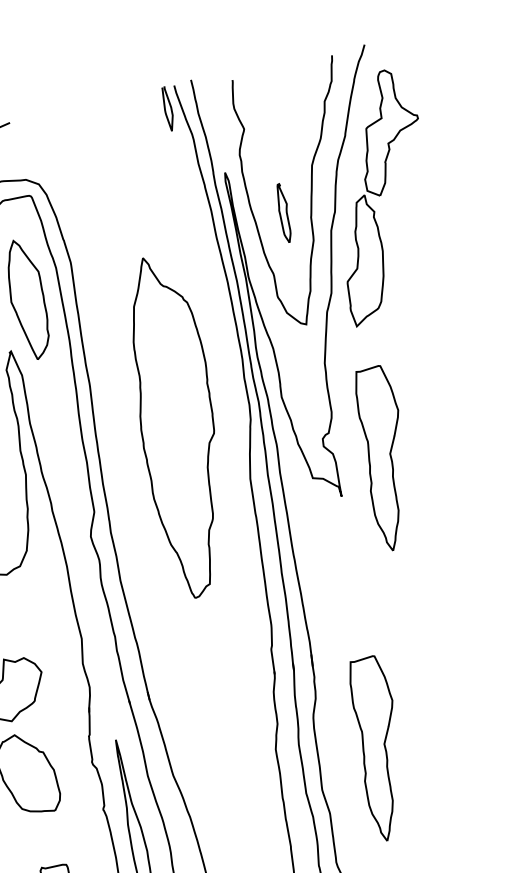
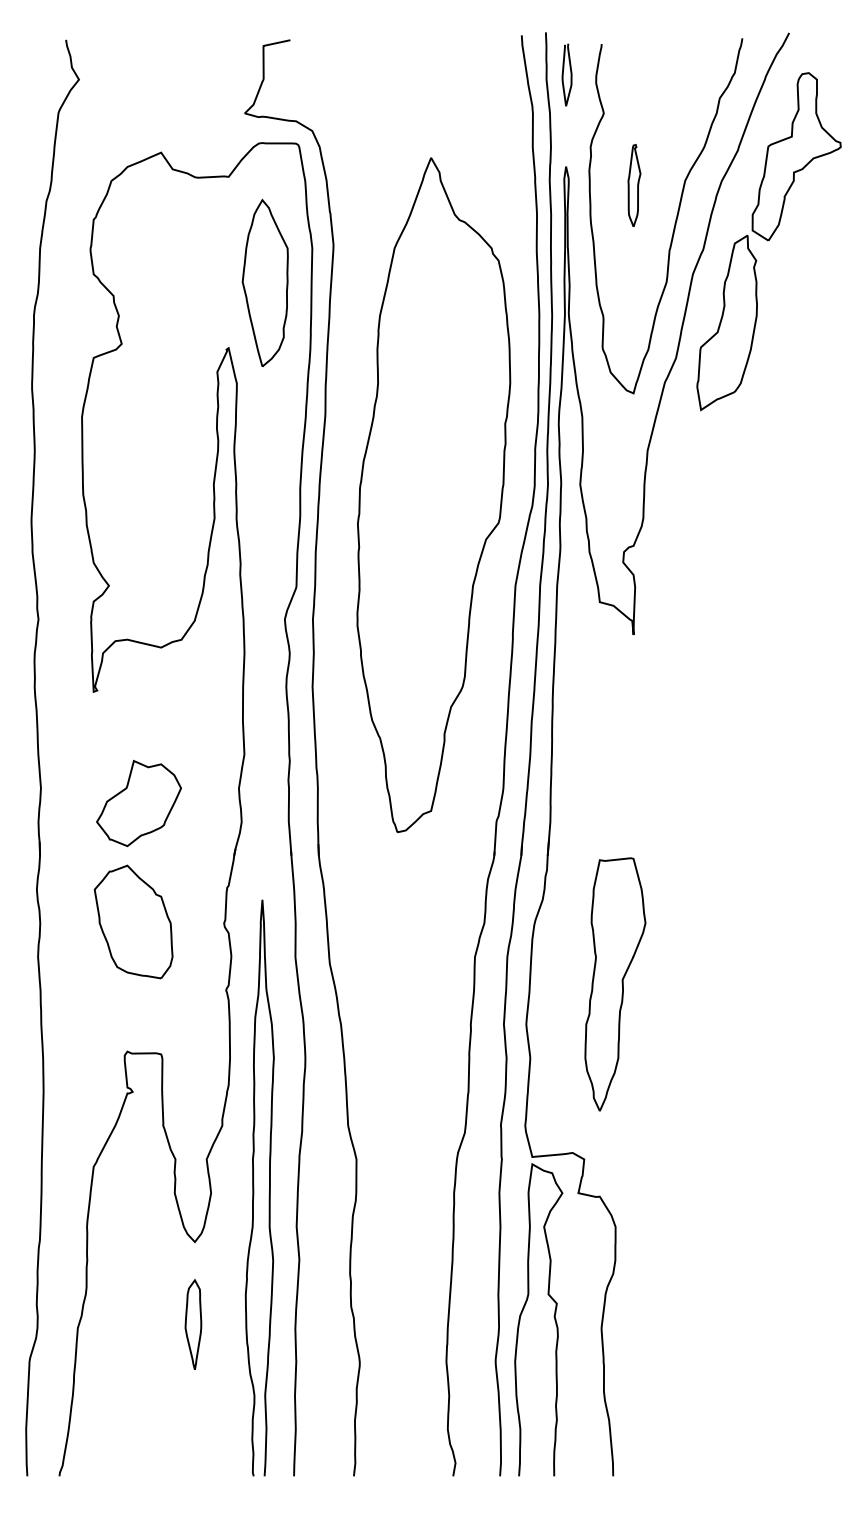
curve: (165, 108) -> (563, 74), moved
part: (284, 213) -> (634, 185), moved
part: (178, 425) -> (433, 494), size x1.43
part: (385, 458) -> (703, 595), removed

